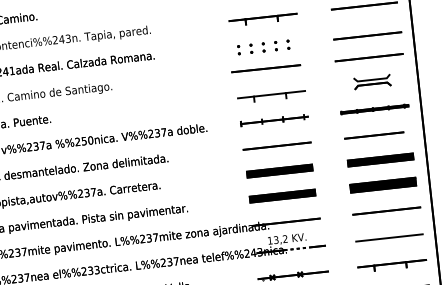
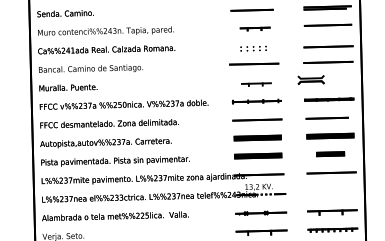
part: (263, 18) -> (255, 28), size x0.6
part: (263, 47) -> (253, 48), size x0.7
part: (371, 81) -> (310, 79), moved
part: (271, 96) -> (256, 84), size x0.6
part: (382, 184) -> (330, 153), size x0.6
line: (388, 236) -> (331, 191), removed

